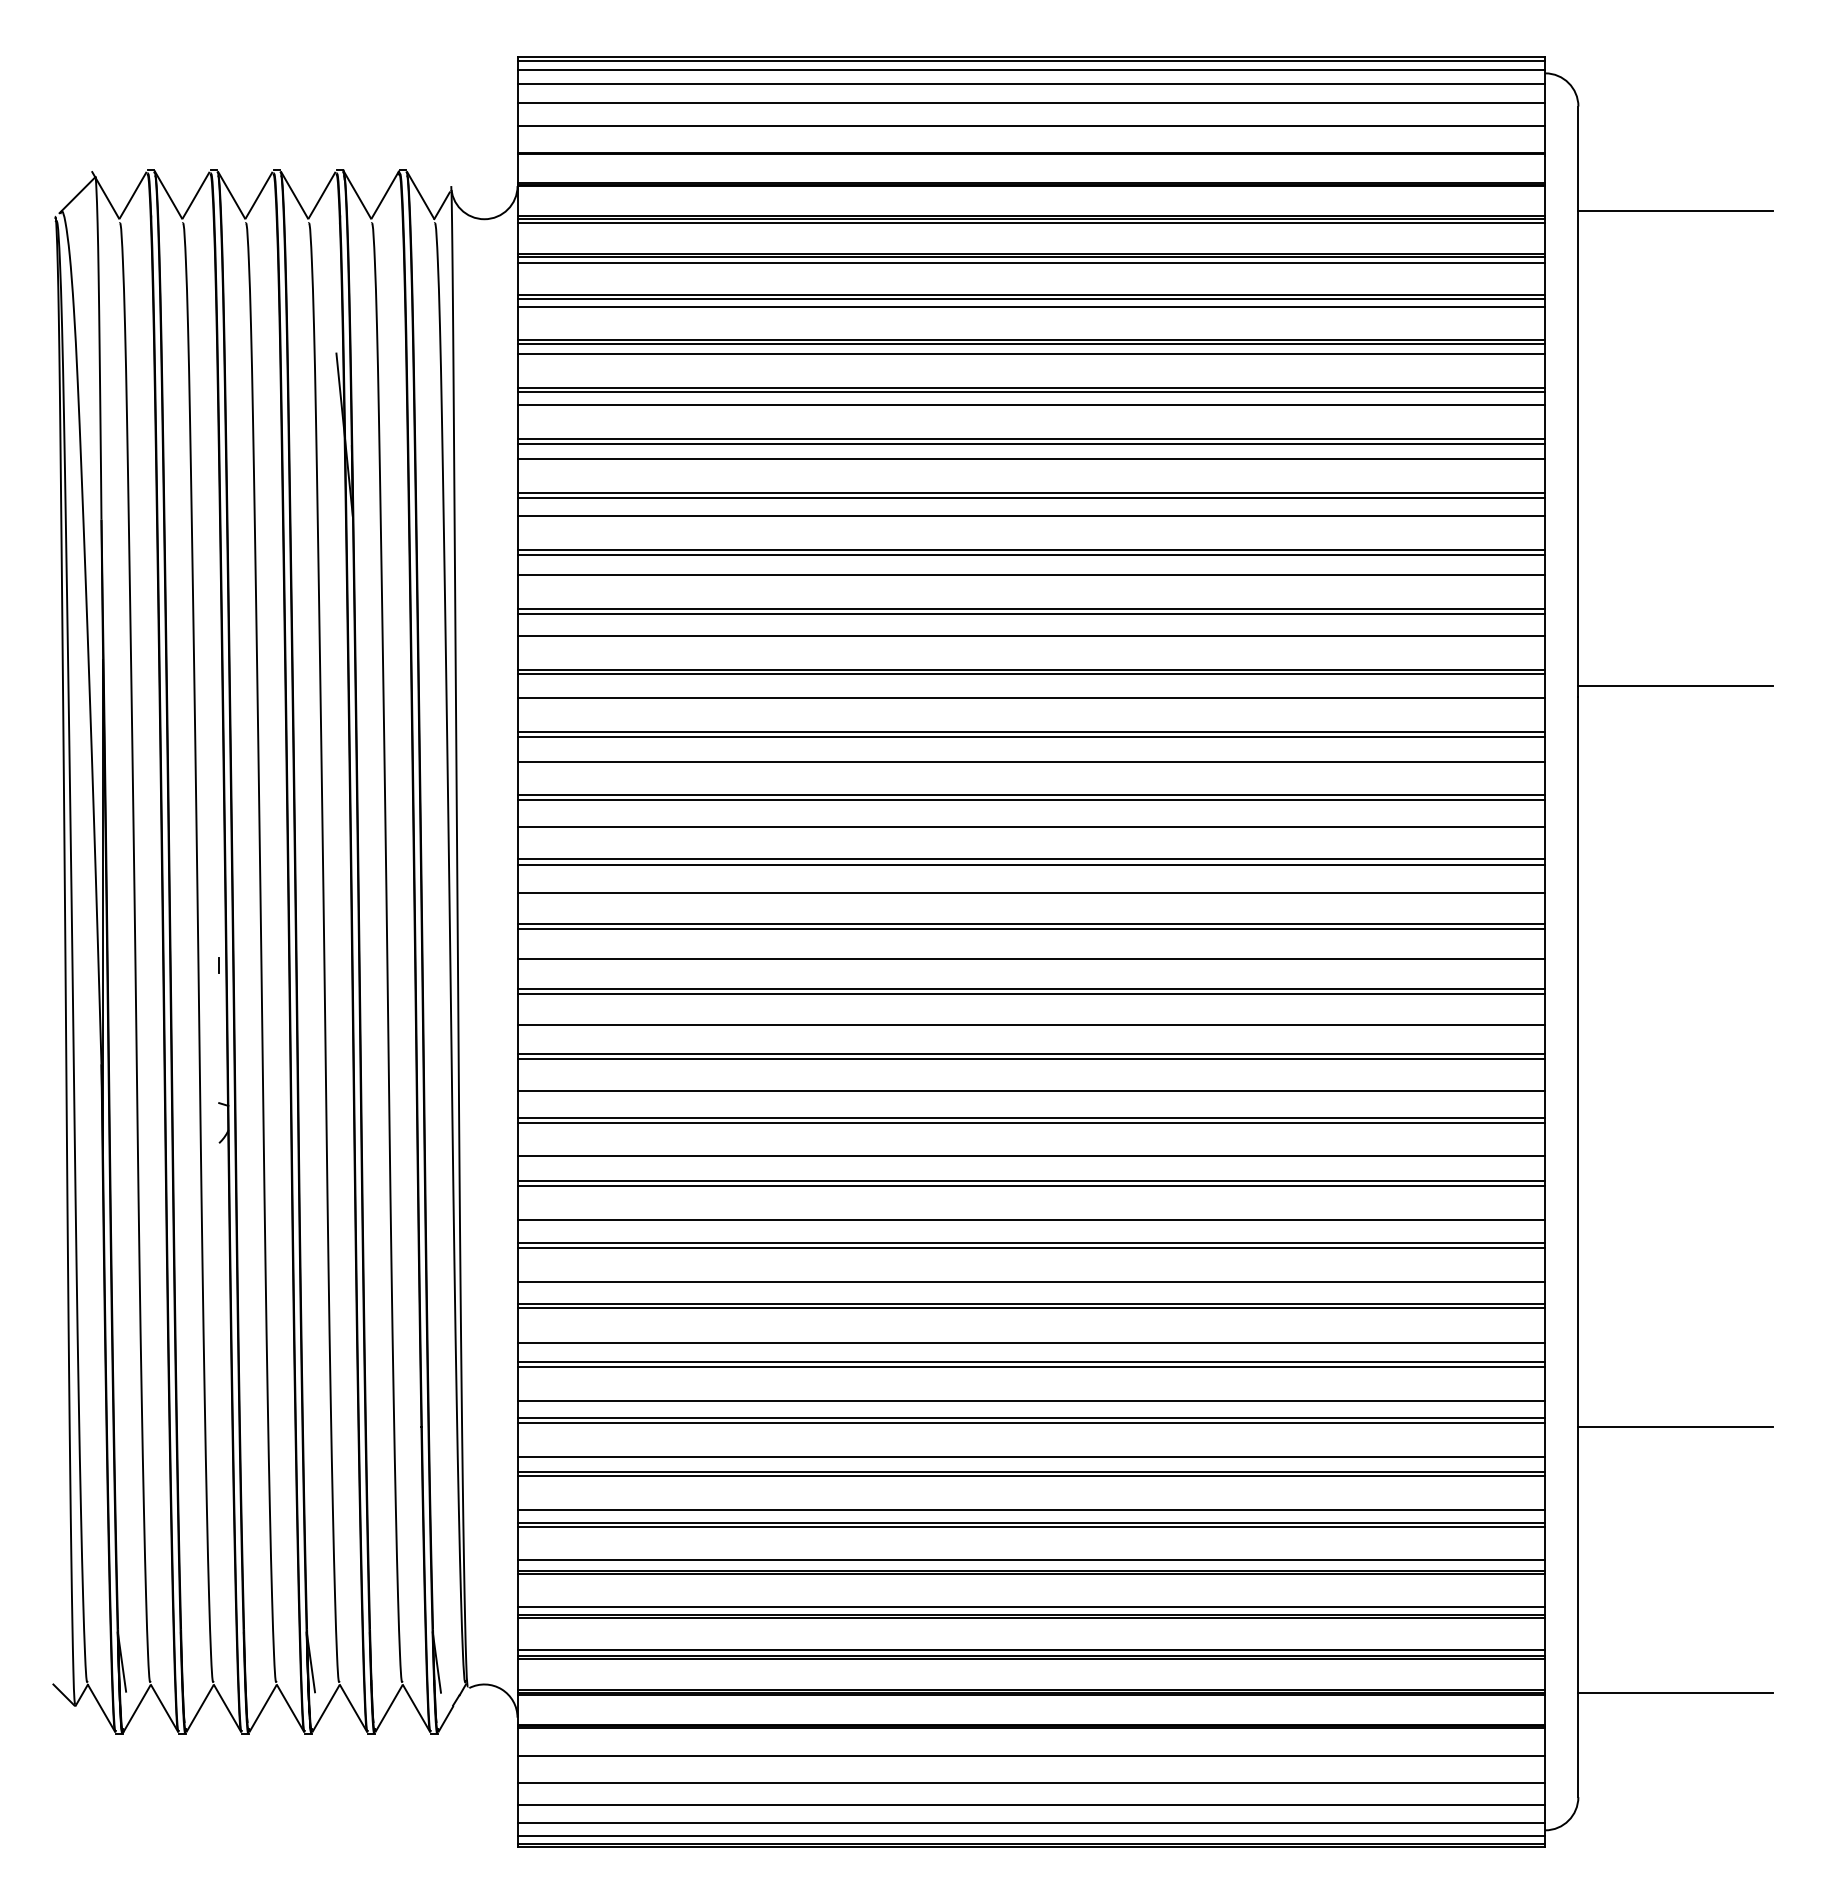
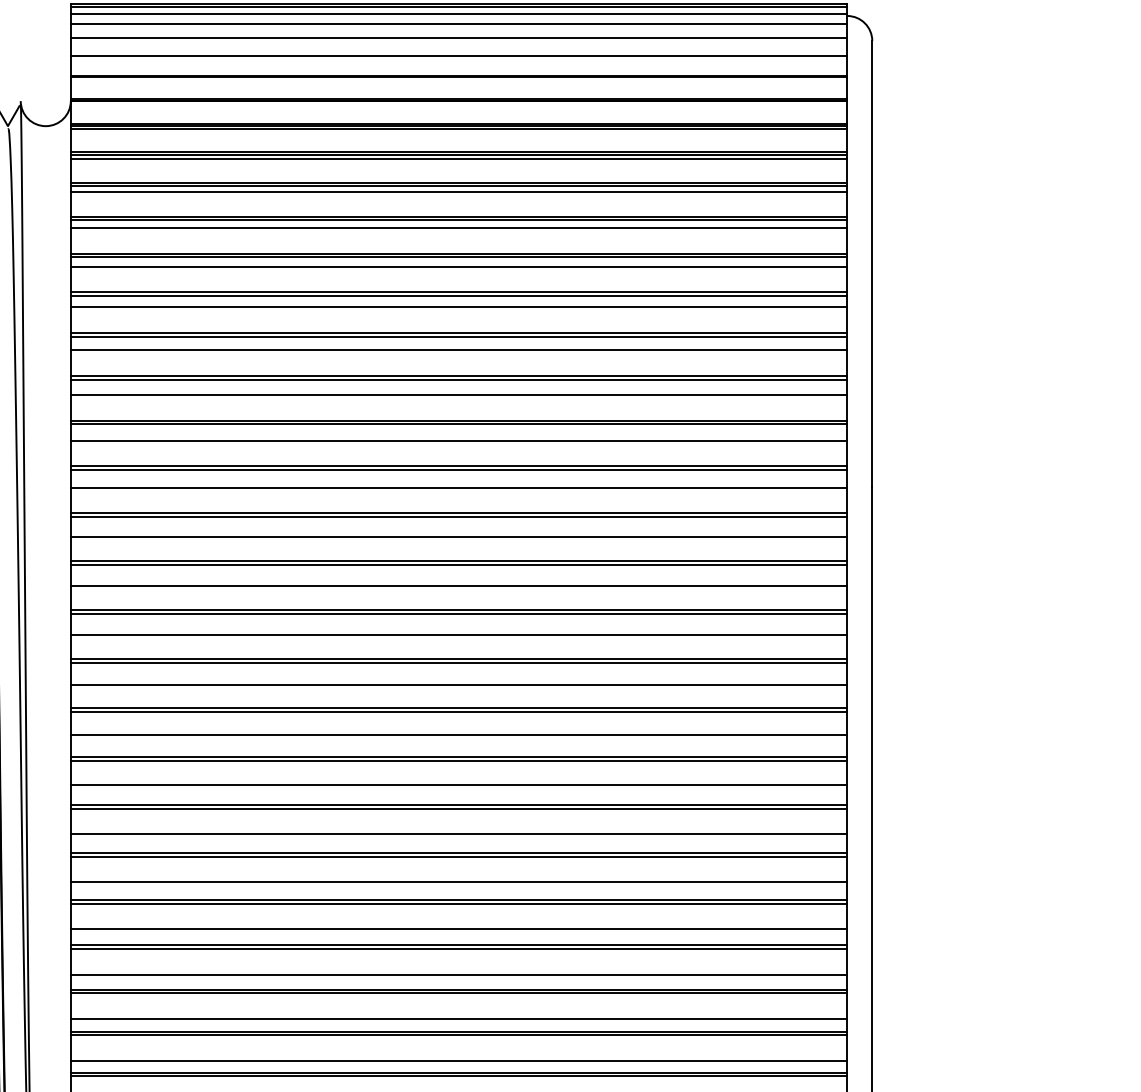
line: (1675, 211) -> (945, 120), removed
line: (1675, 686) -> (945, 479), removed
line: (1675, 1426) -> (945, 1038), removed

